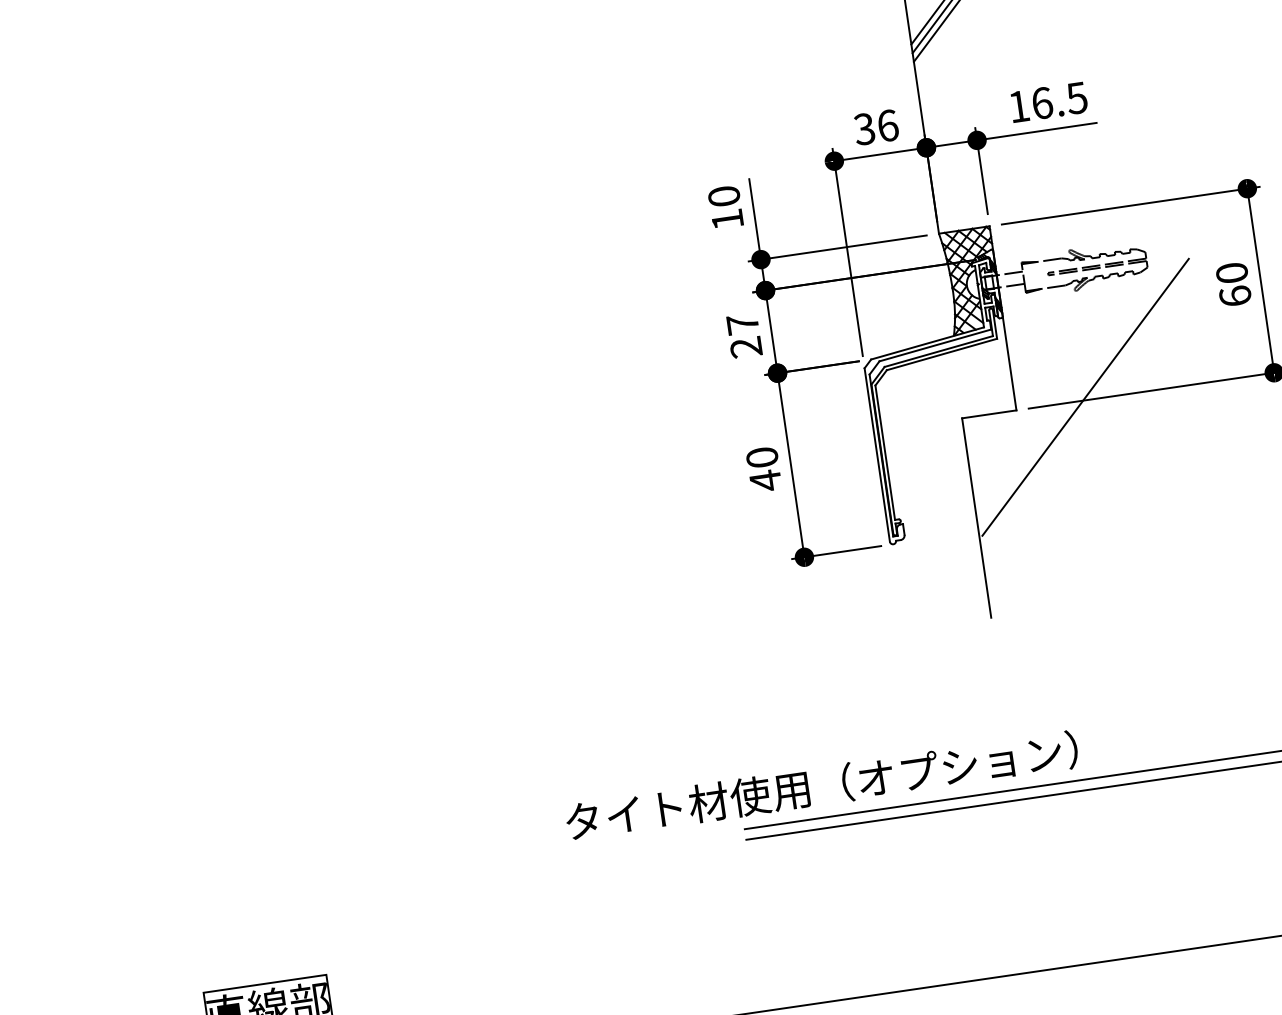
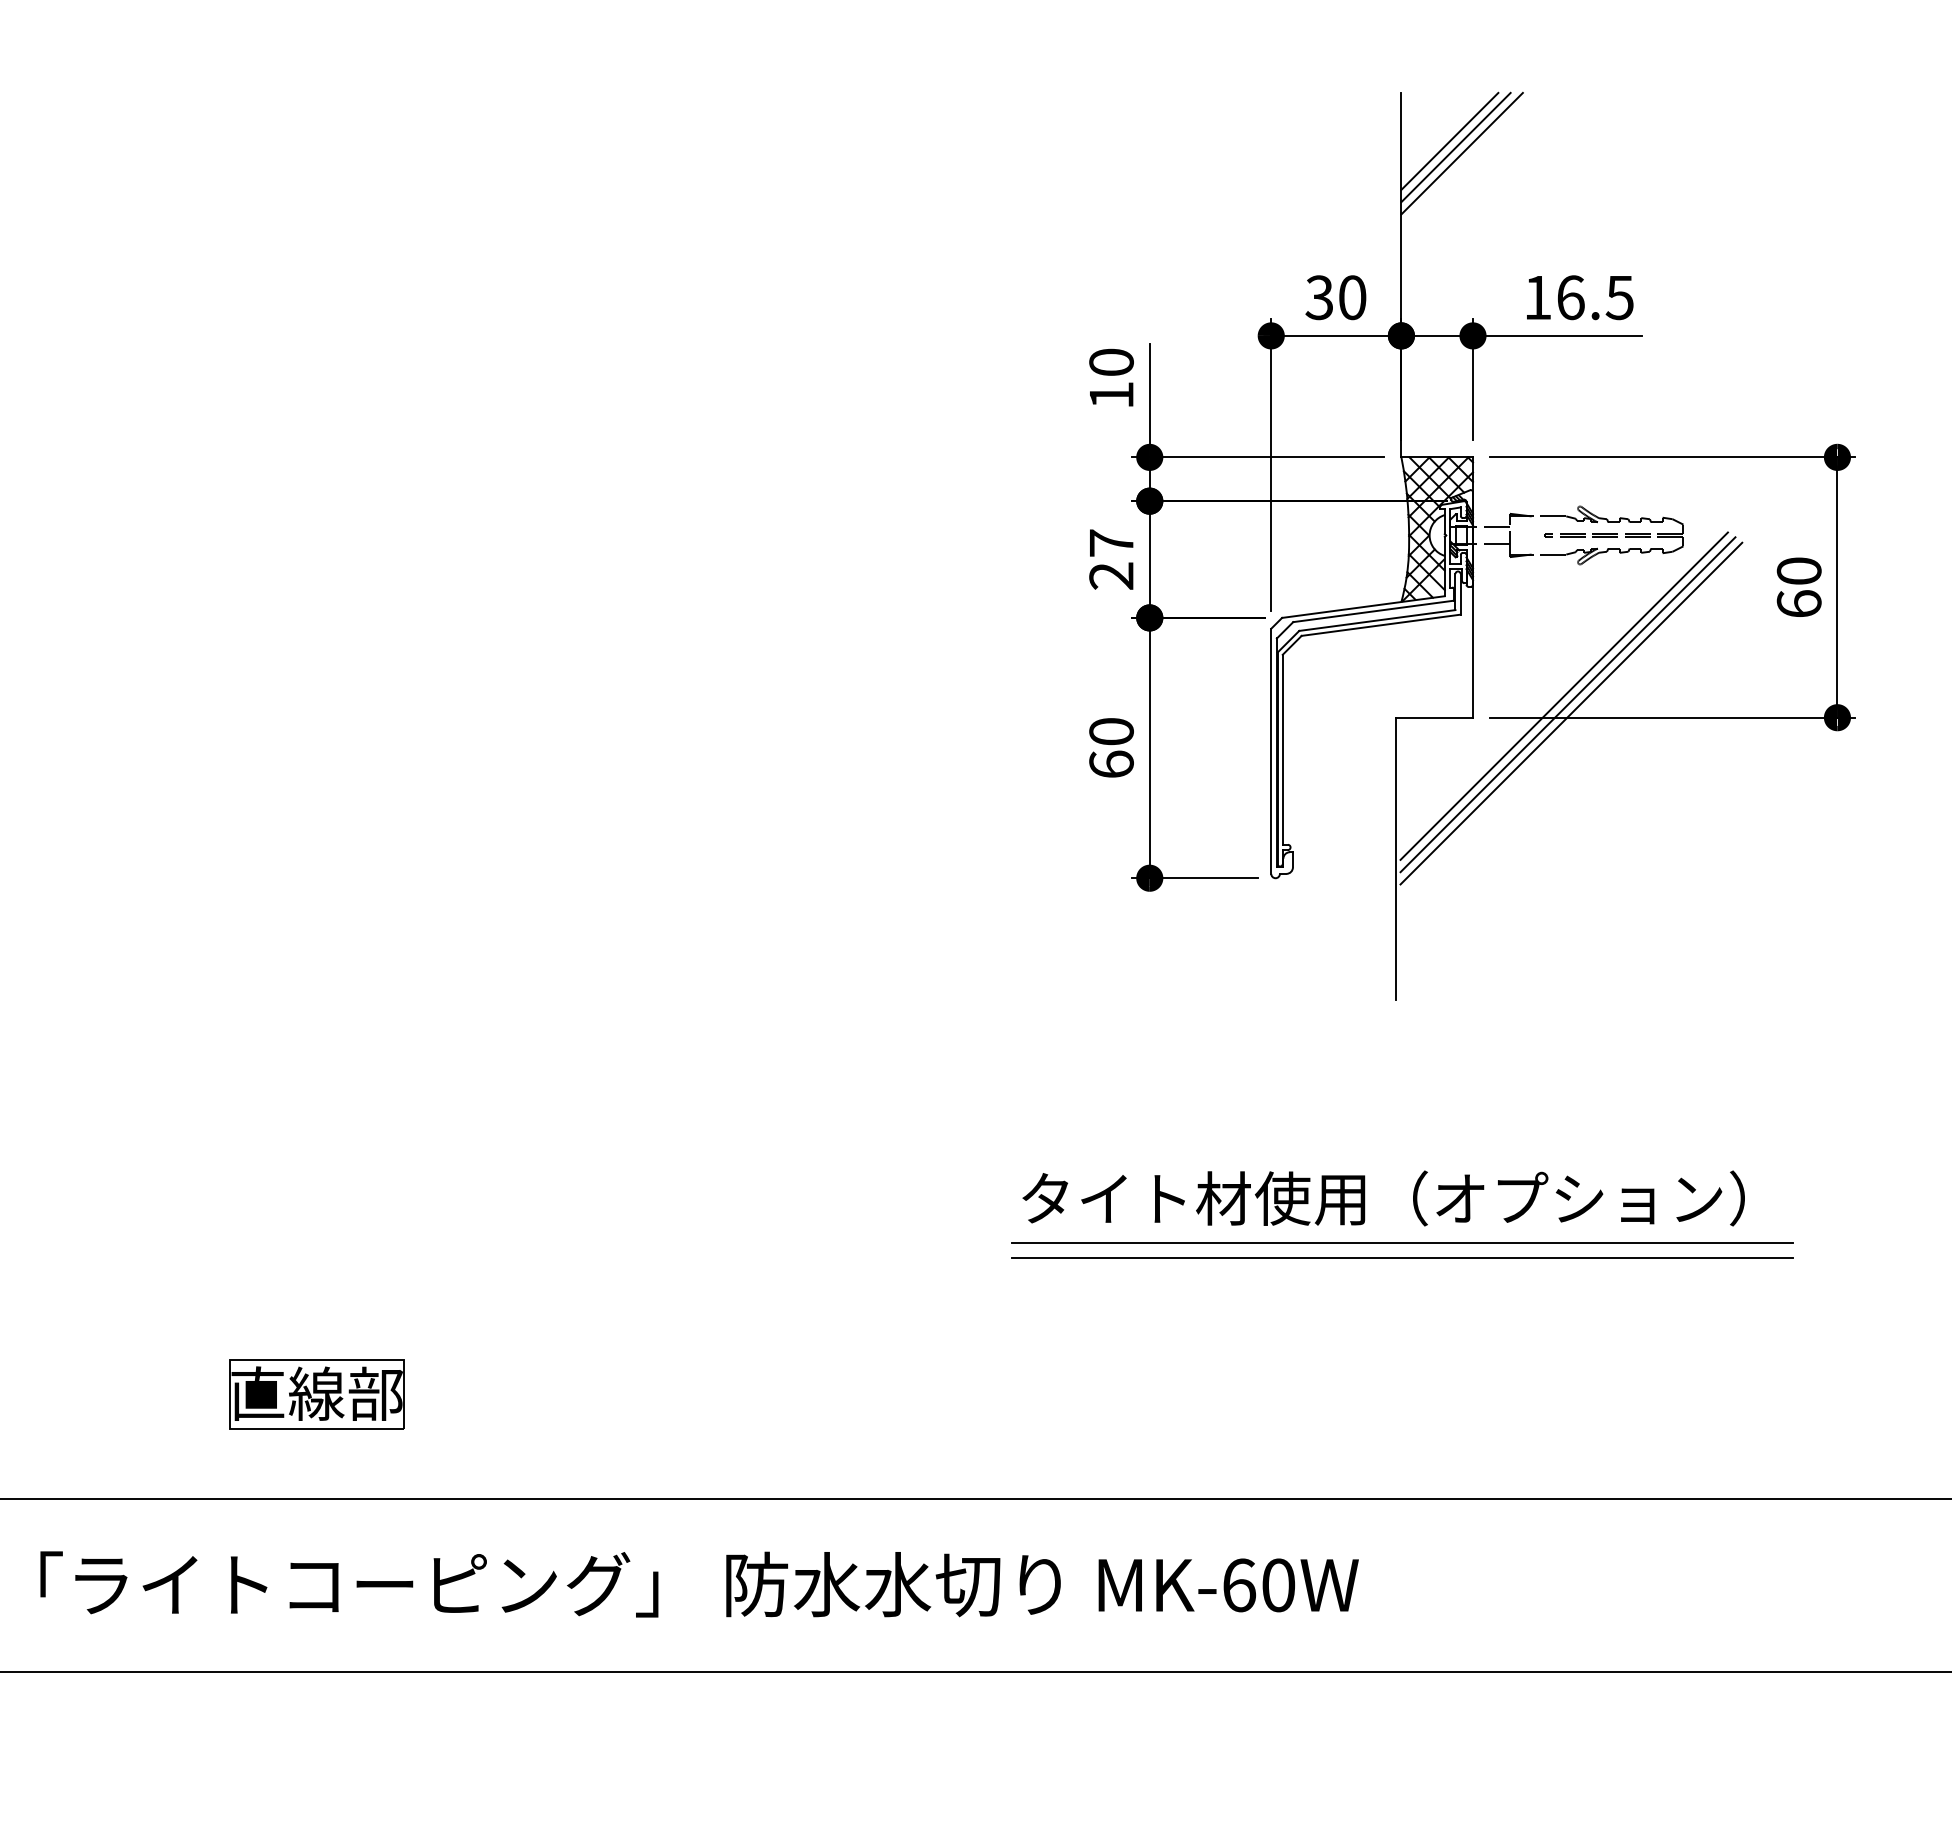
text: (887, 125) -> (1352, 297), 36 -> 30
line: (1078, 385) -> (1563, 695), added
line: (1081, 391) -> (1567, 704), added
text: (765, 480) -> (1111, 764), 40 -> 60
text: (821, 786) -> (1383, 1198), moved

